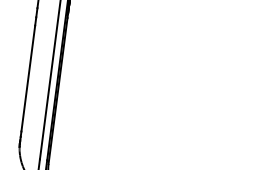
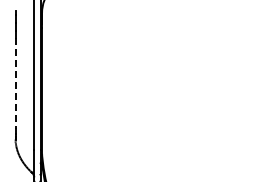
line: (28, 79) -> (15, 84), solid -> dashed

